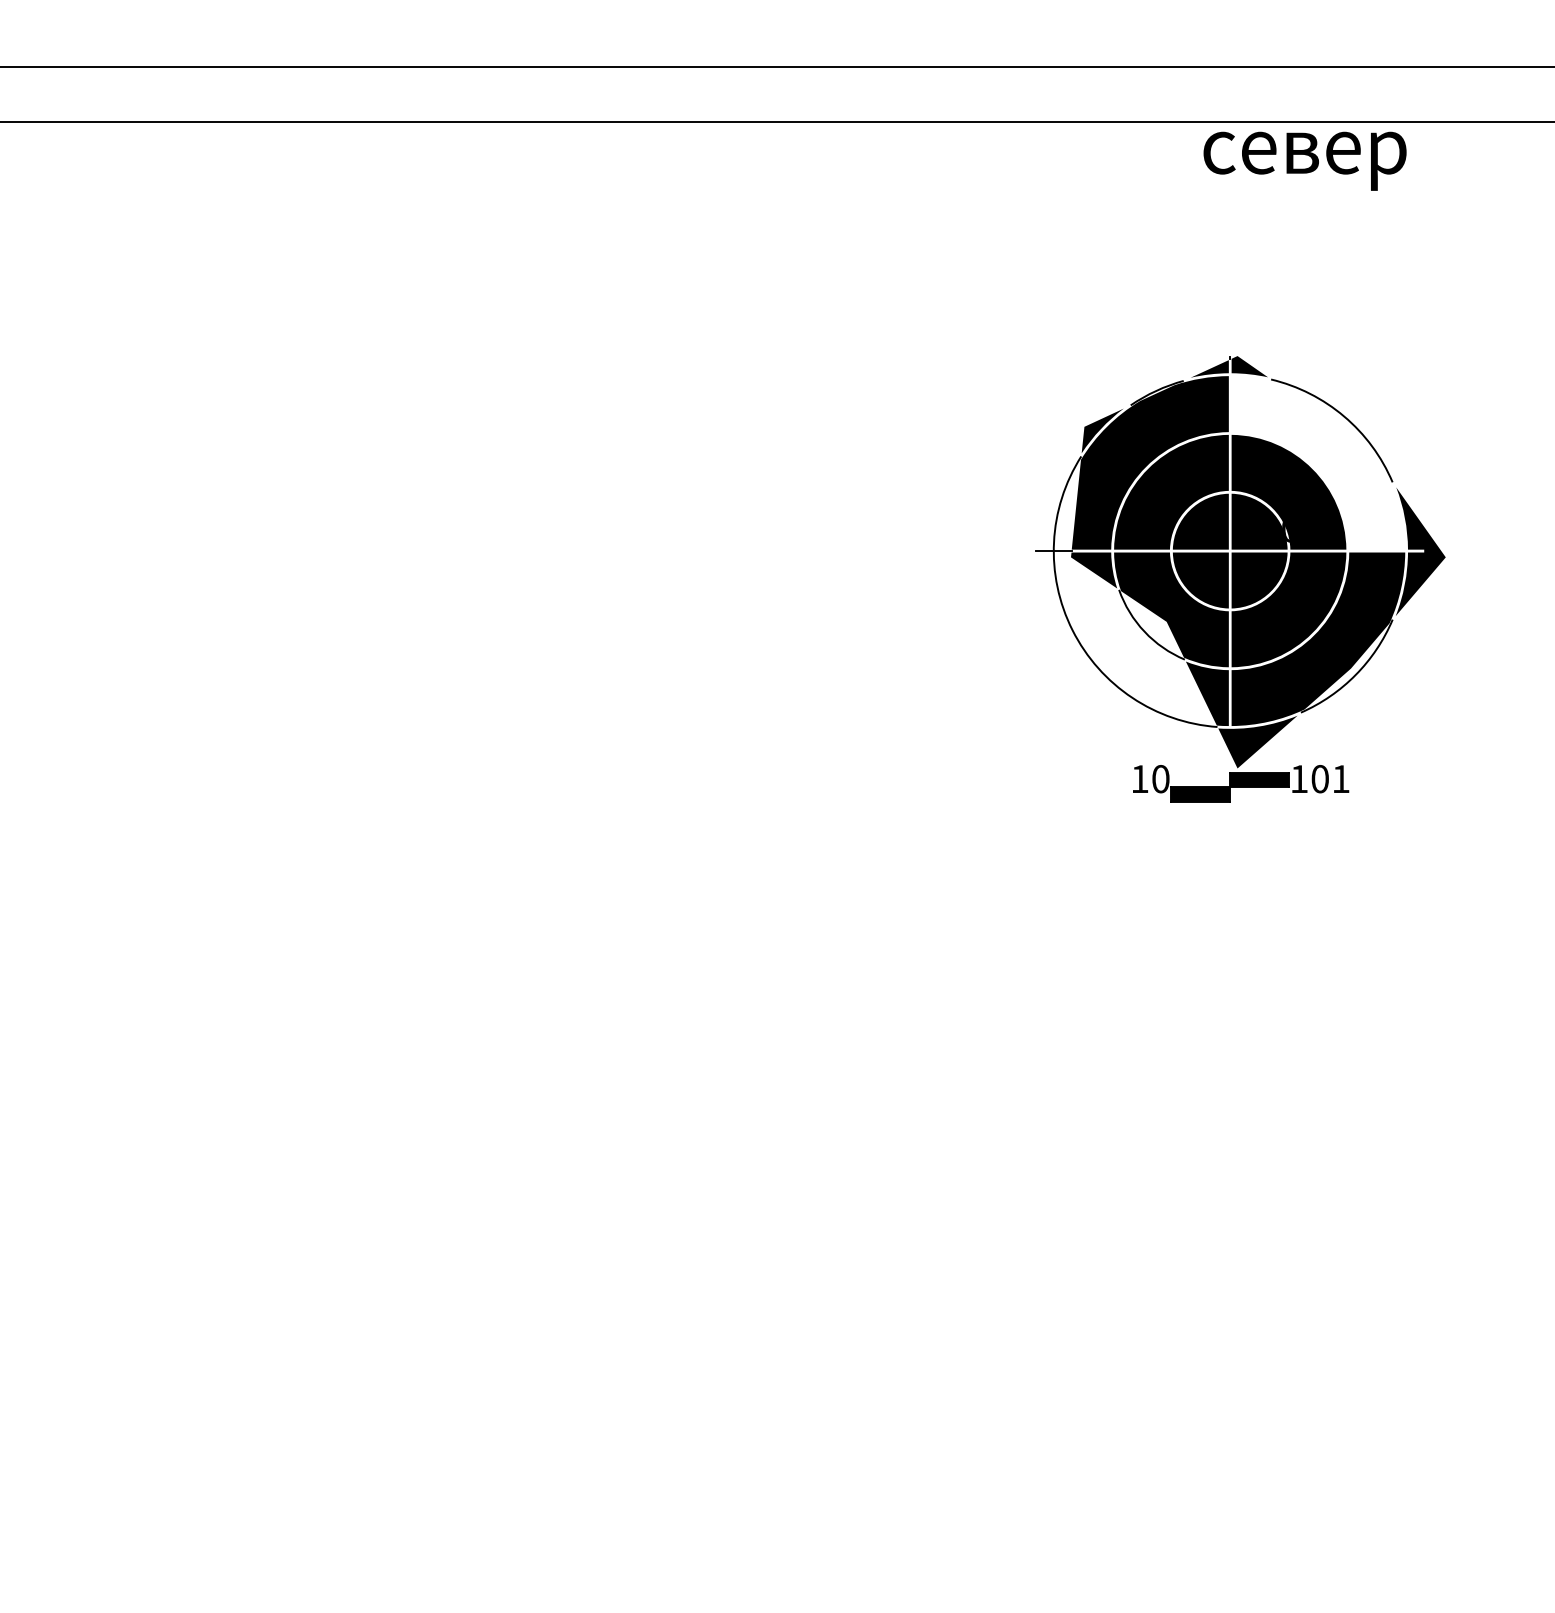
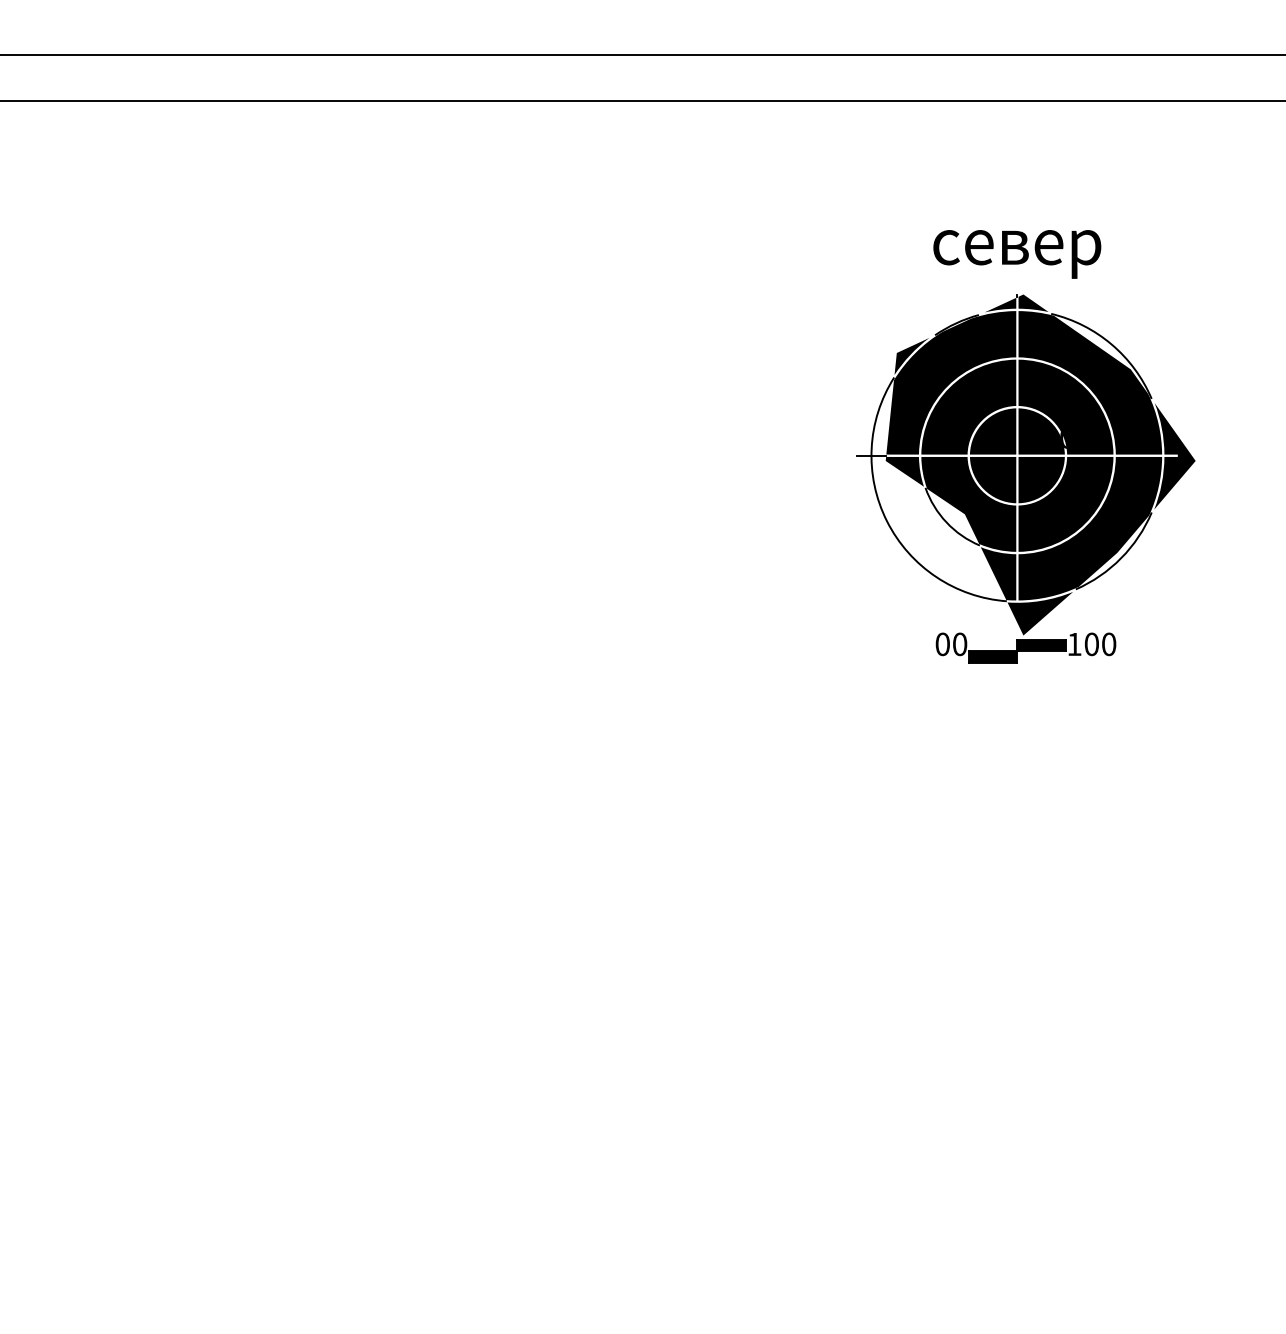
text: (1305, 161) -> (1017, 254), moved
fill: (1318, 462) -> (1090, 382), added
text: (1139, 779) -> (942, 644), 10 -> 00
text: (1341, 779) -> (1109, 644), 101 -> 100

